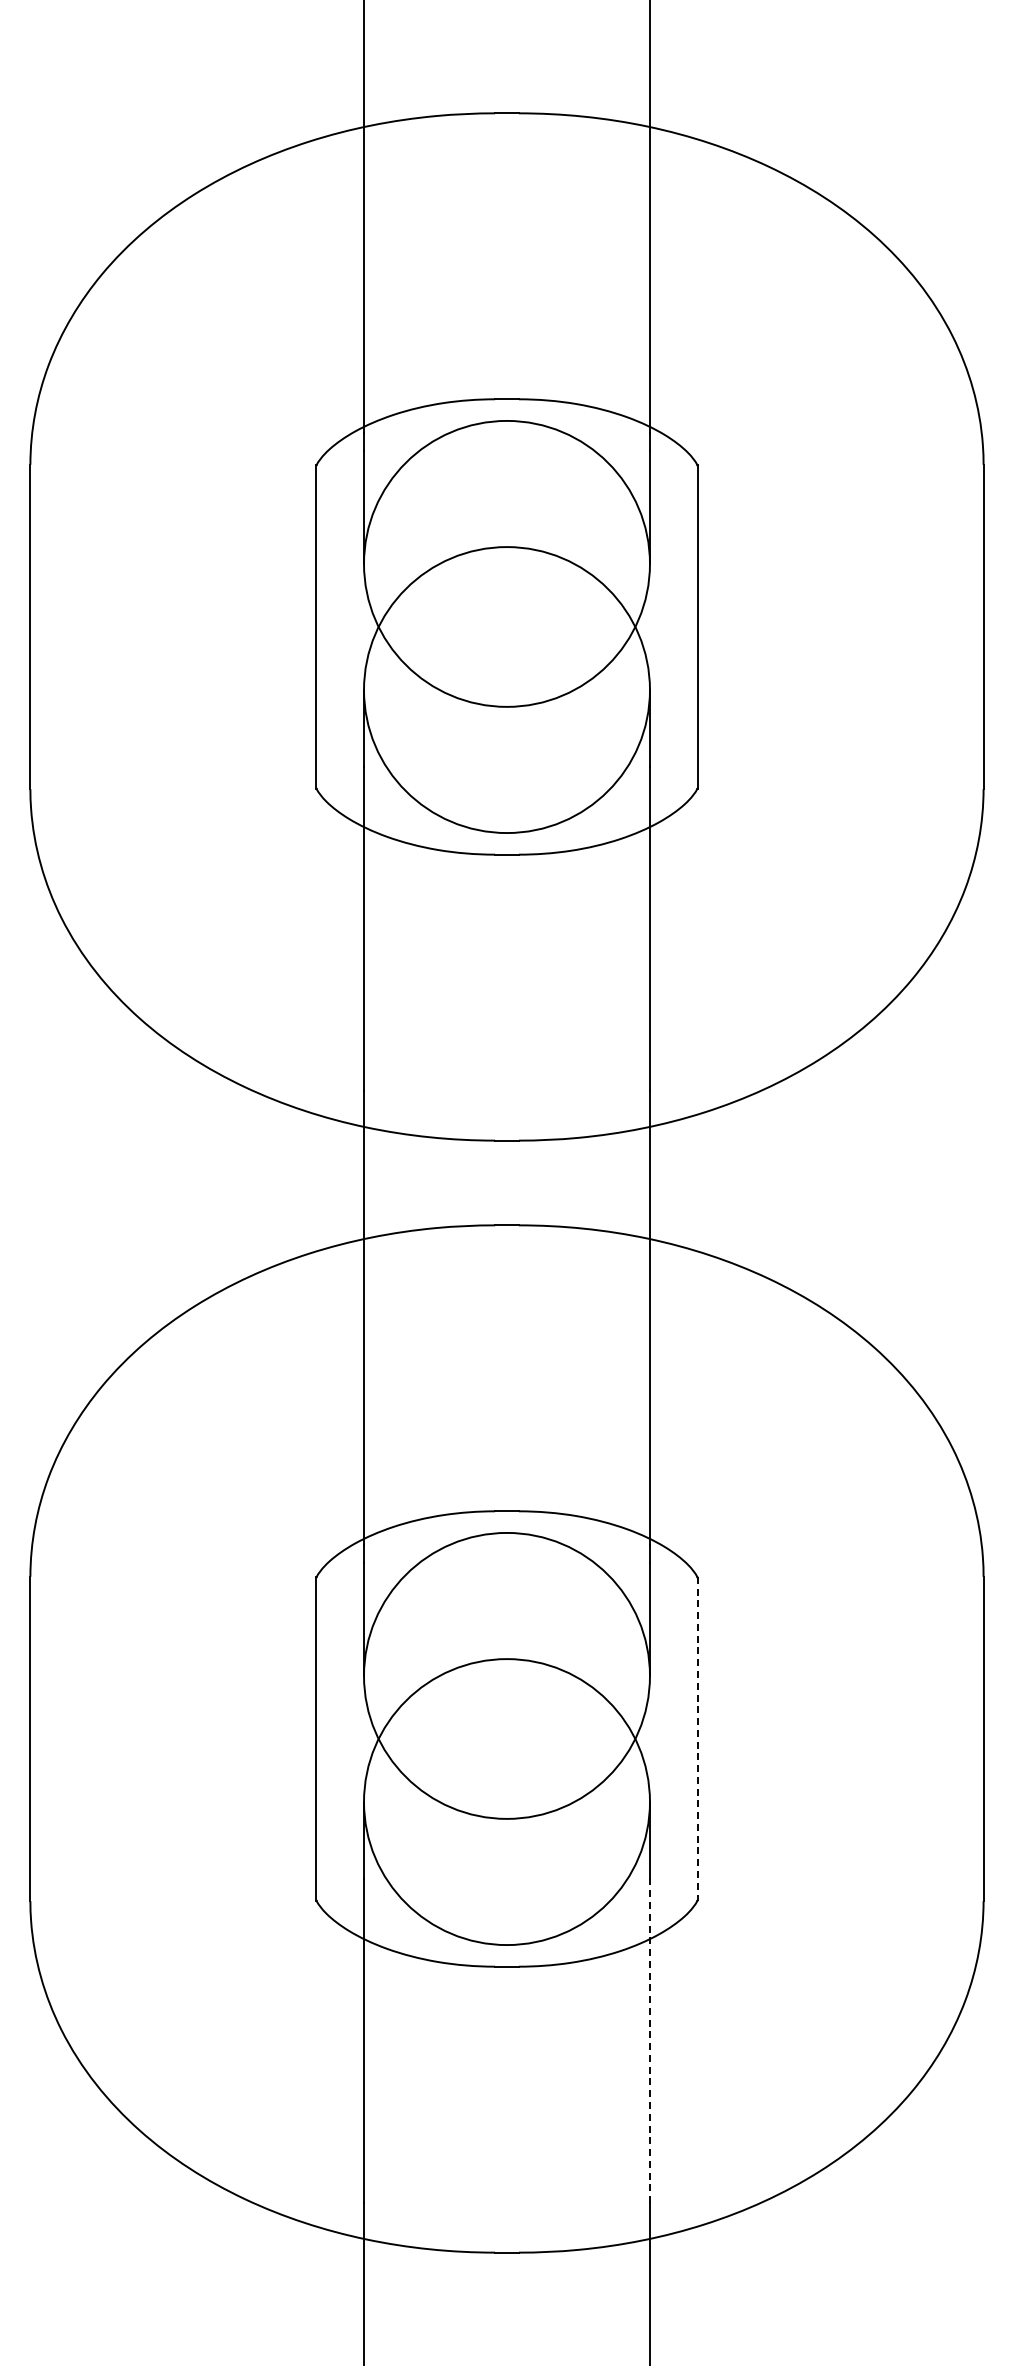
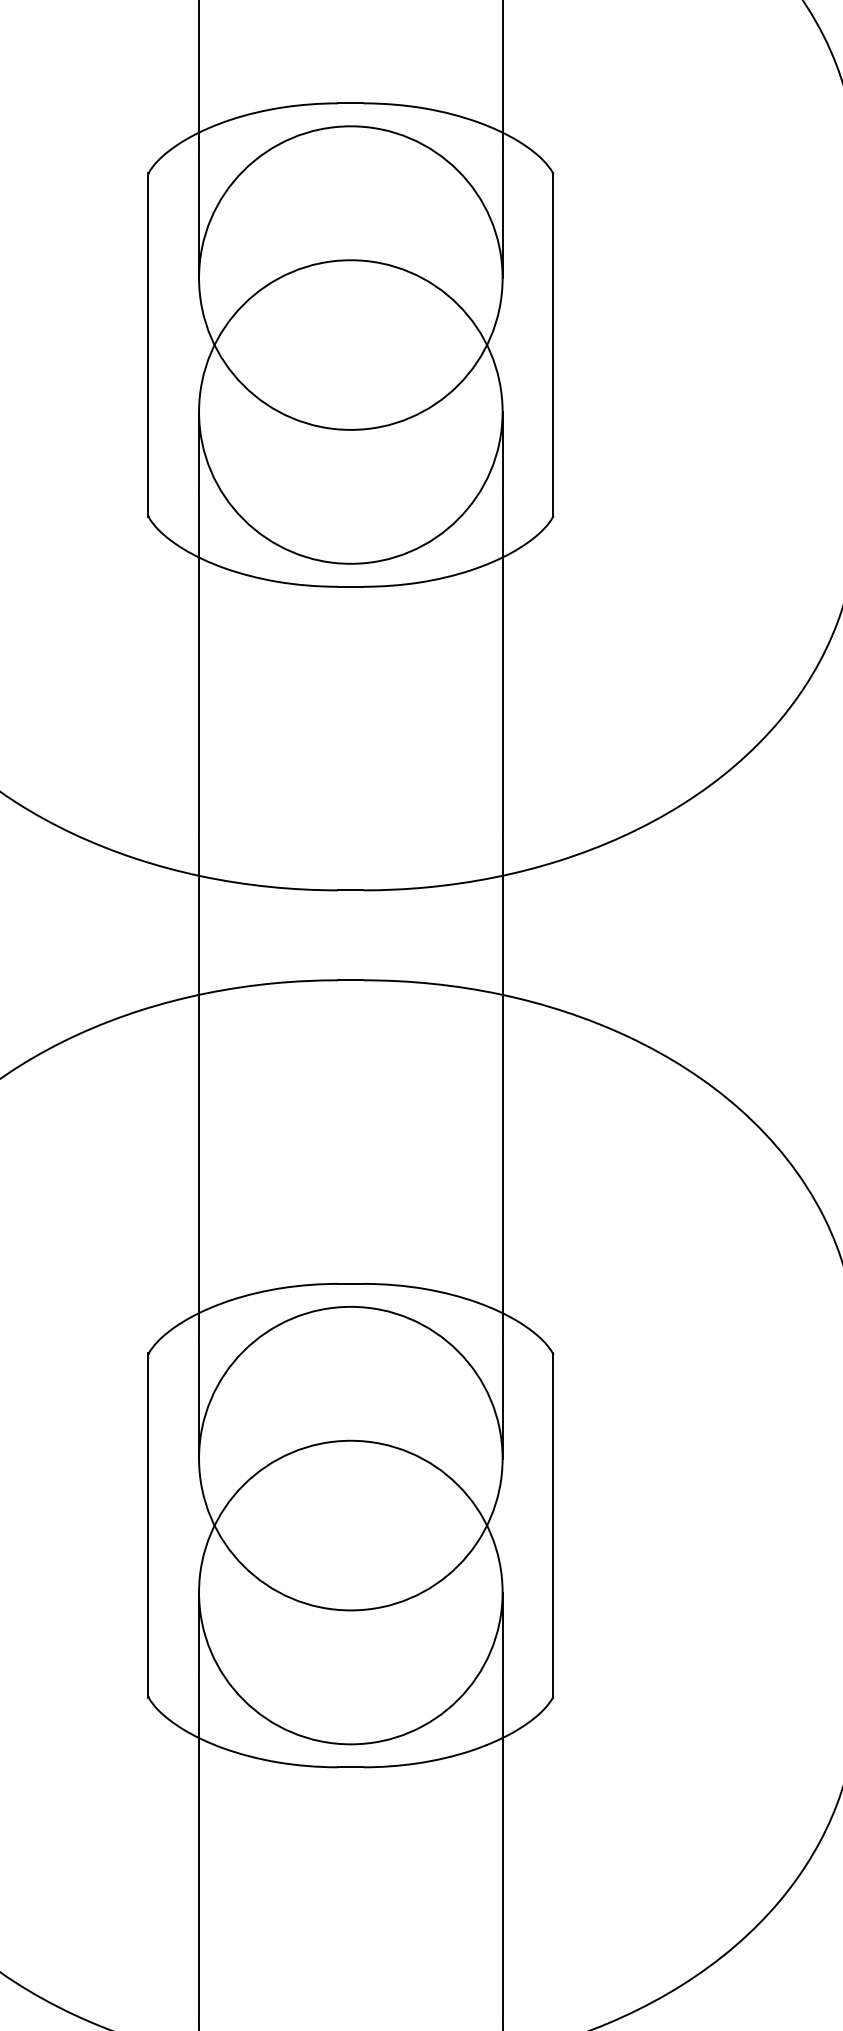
line: (697, 1739) -> (553, 1526), dashed -> solid
line: (649, 2040) -> (502, 1845), dashed -> solid

